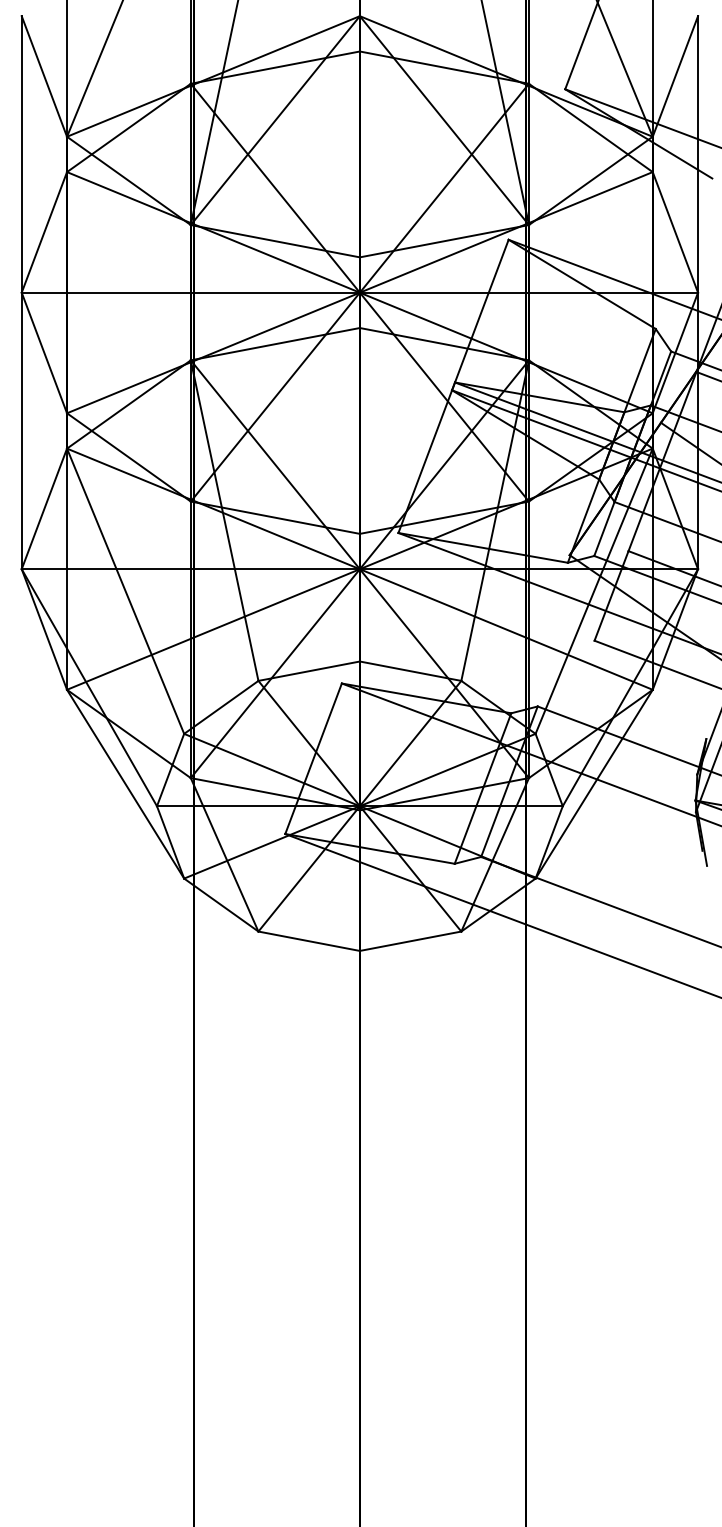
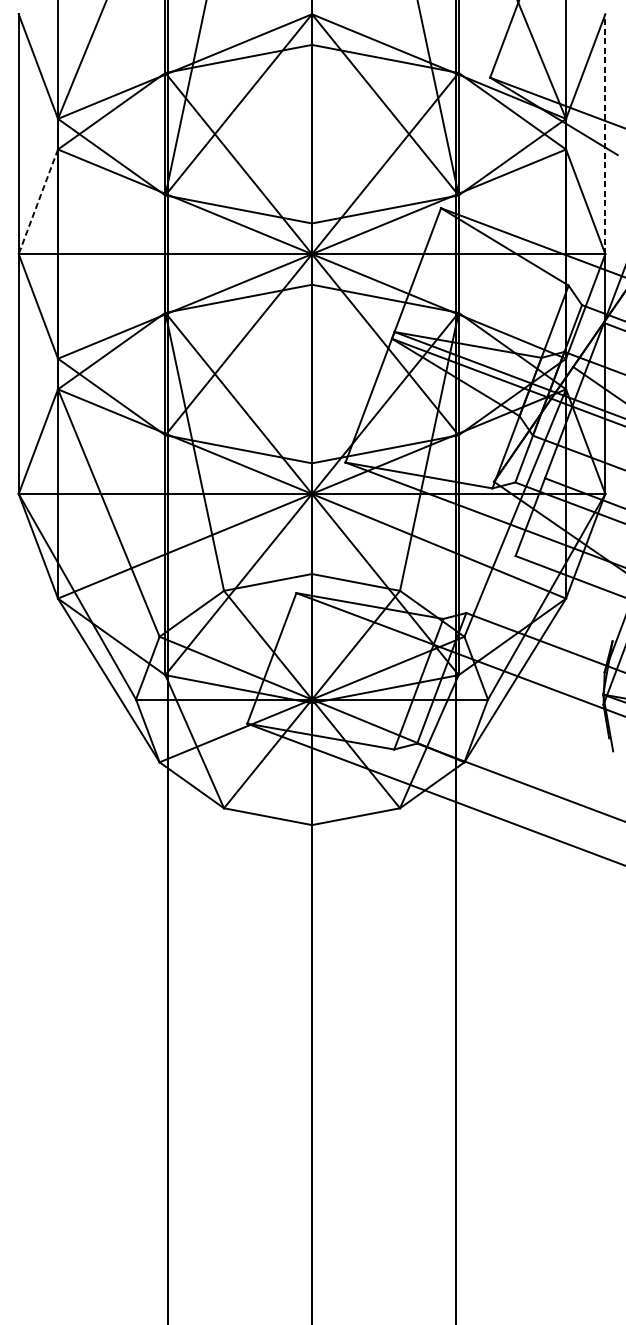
line: (698, 153) -> (605, 133), solid -> dashed
line: (44, 232) -> (38, 201), solid -> dashed

